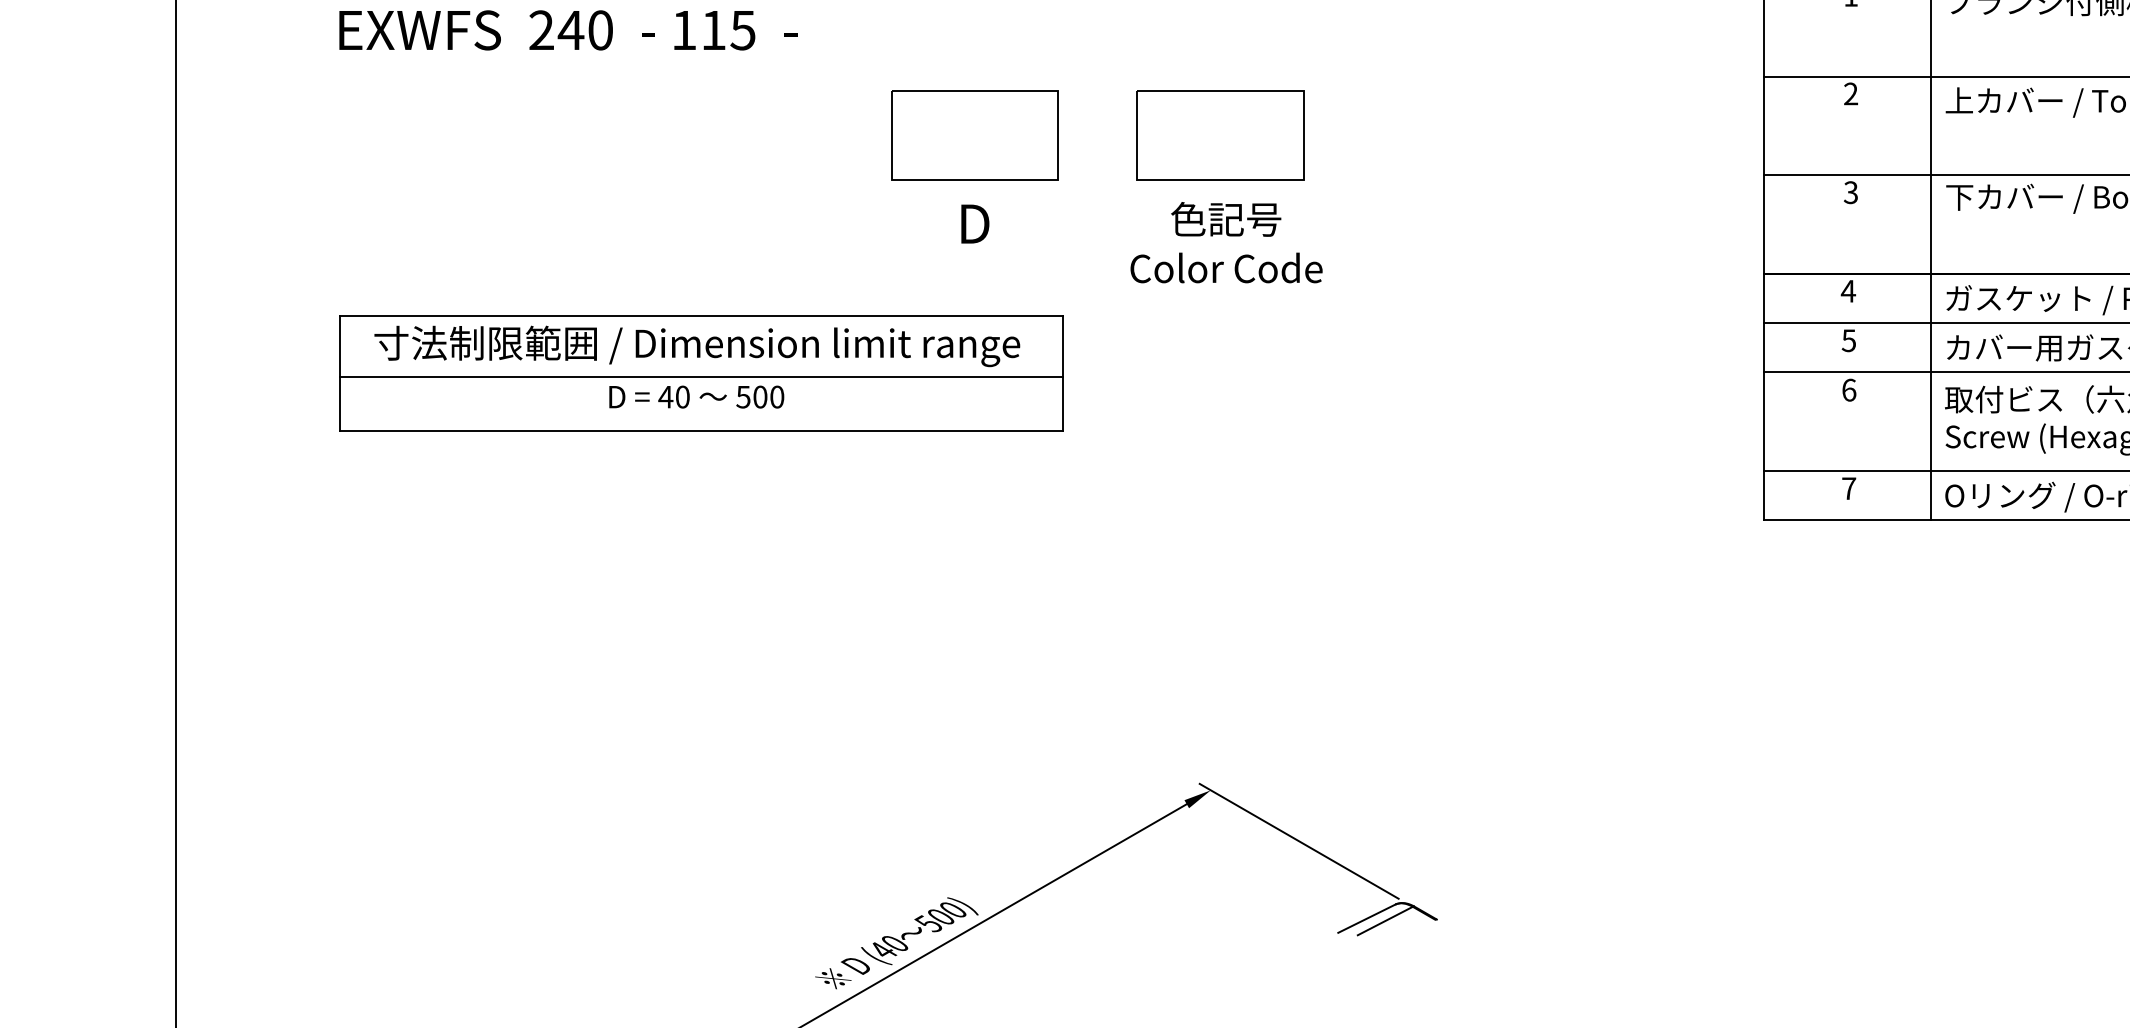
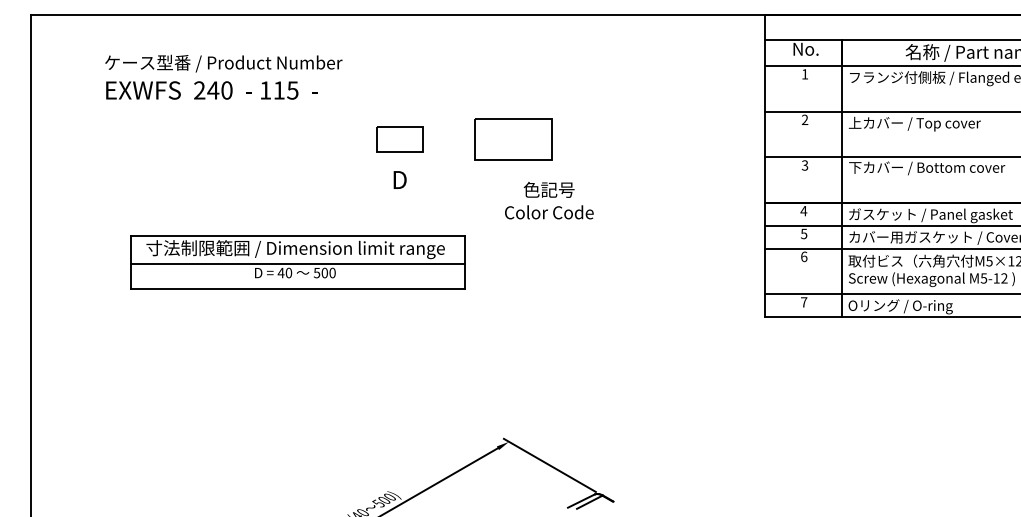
part: (973, 136) -> (399, 139), size x0.6
text: (1226, 242) -> (549, 200), moved
part: (701, 374) -> (297, 262), moved

